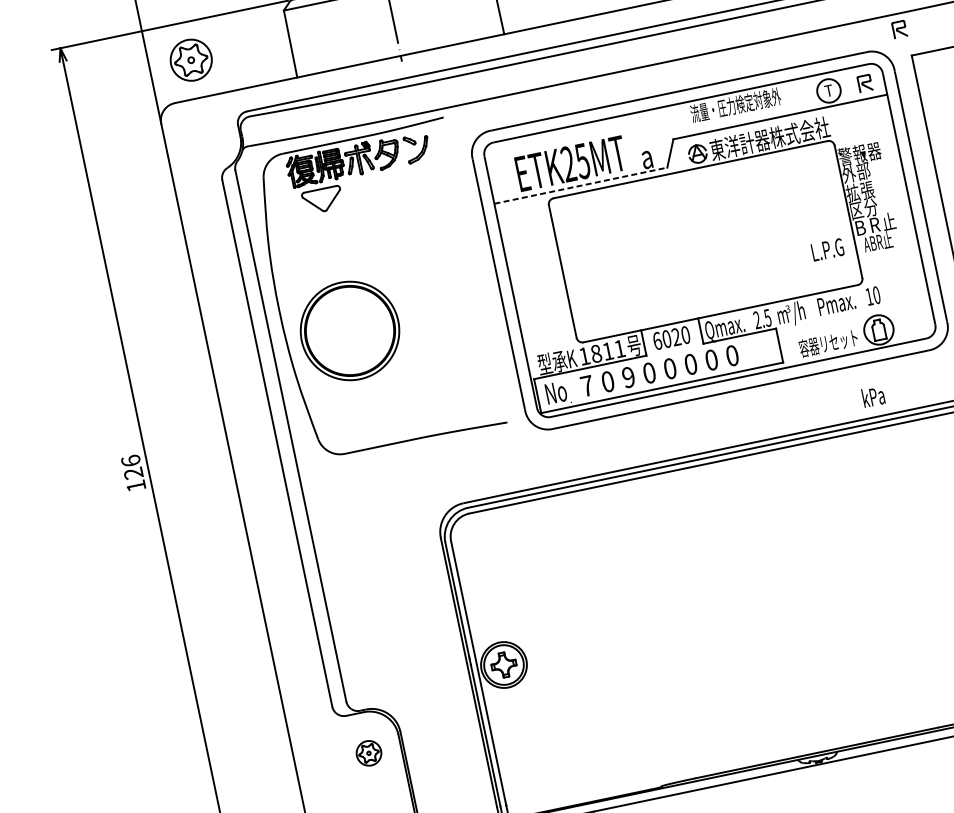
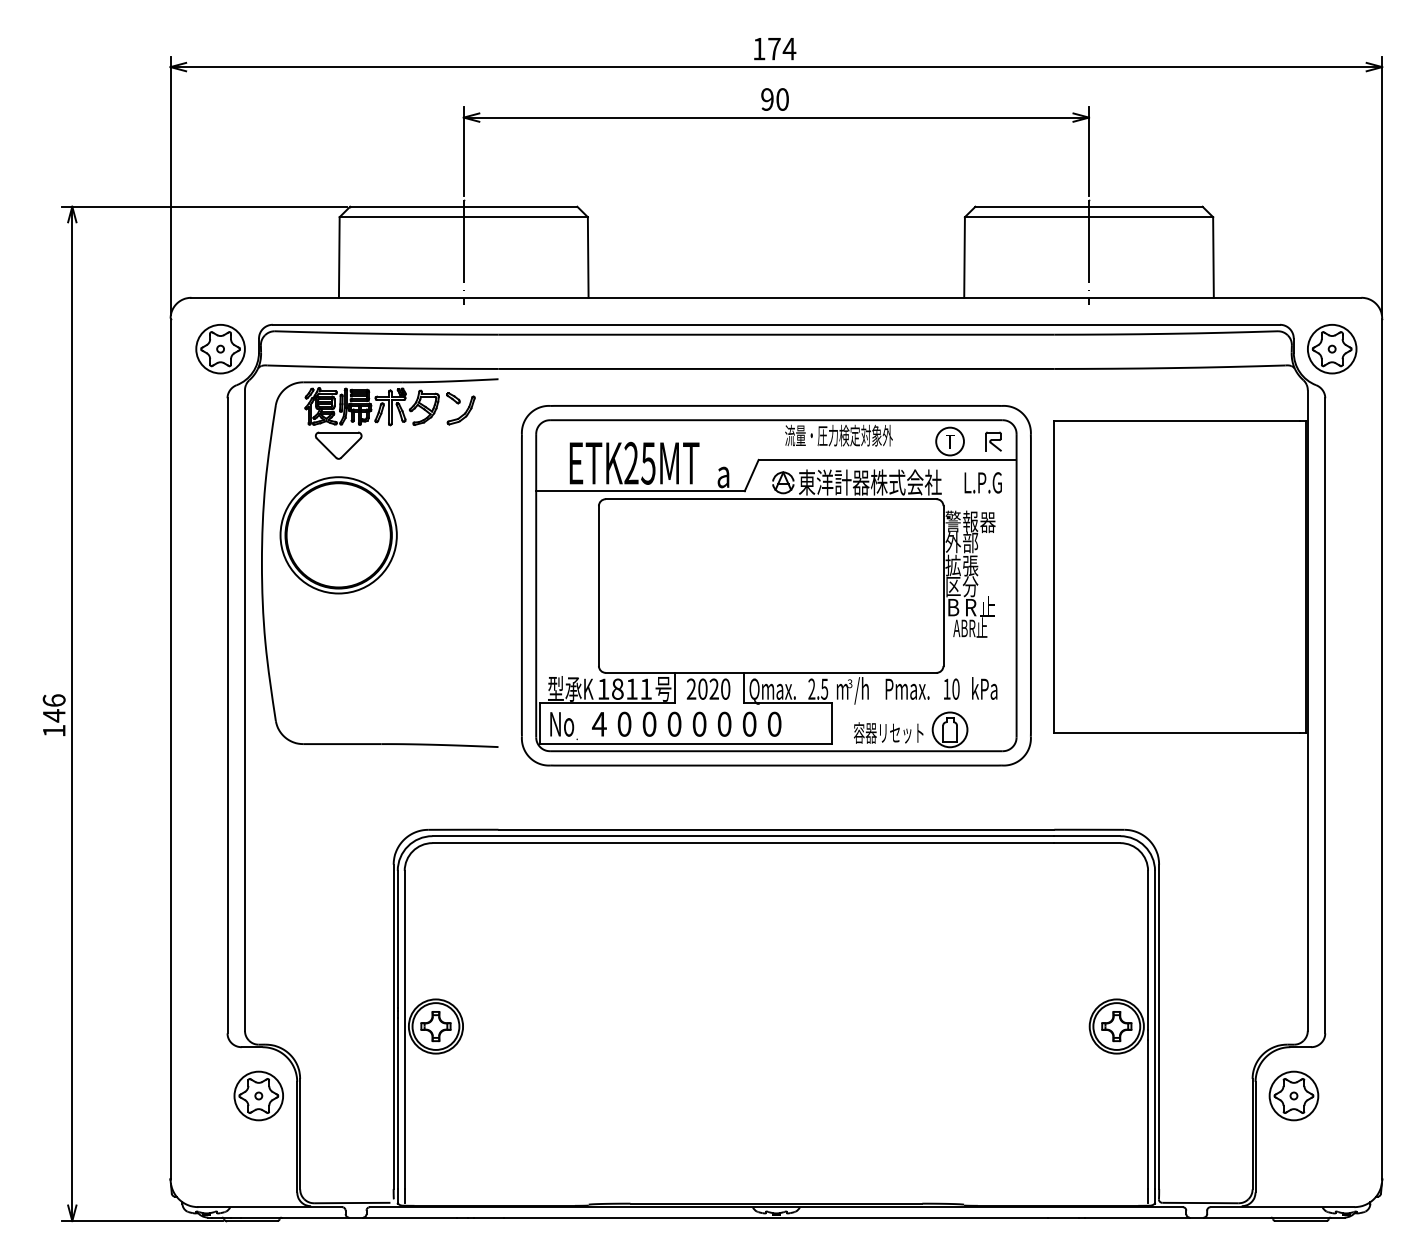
part: (899, 29) -> (1046, 387), removed
part: (191, 60) -> (220, 349), moved
line: (581, 185) -> (641, 491), dashed -> solid
text: (827, 249) -> (982, 482), moved
part: (349, 331) -> (338, 535), moved
text: (657, 340) -> (691, 688), 6020 -> 2020
text: (628, 376) -> (649, 723), 9 -> 0
text: (587, 386) -> (599, 724), 7 -> 4
text: (873, 396) -> (984, 688), moved
text: (132, 473) -> (53, 715), 126 -> 146
part: (368, 752) -> (258, 1095), size x1.67

